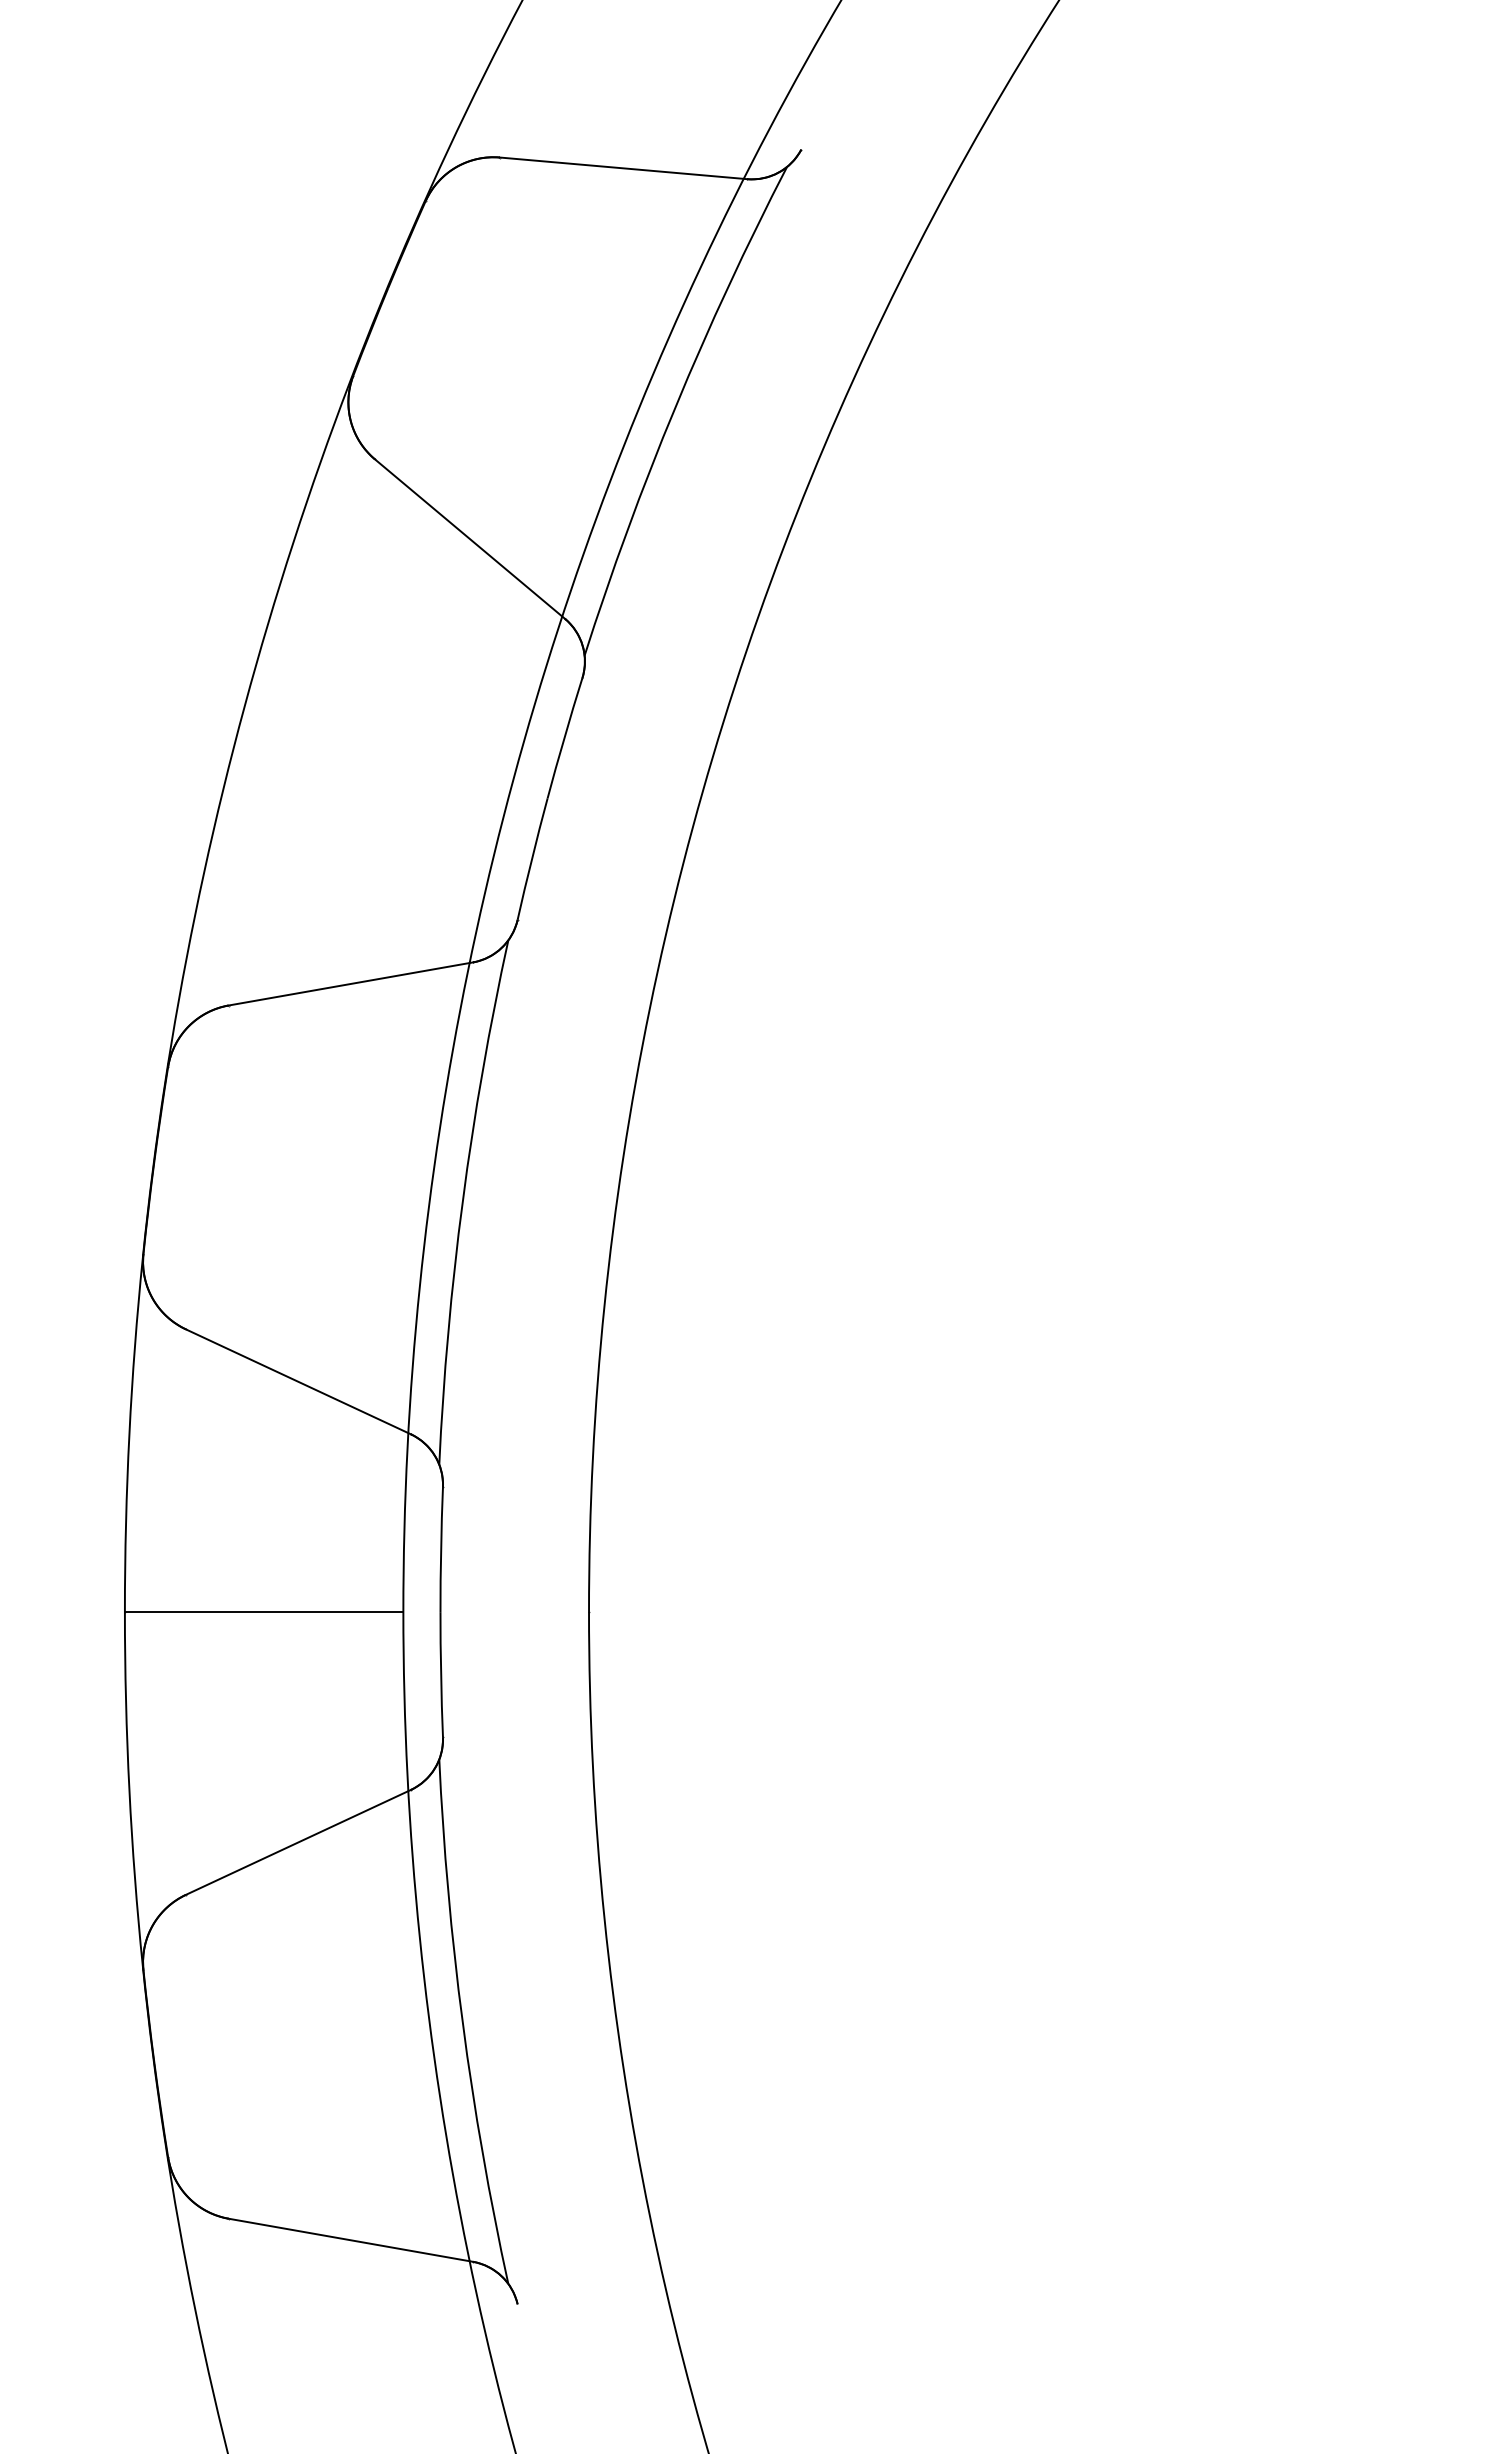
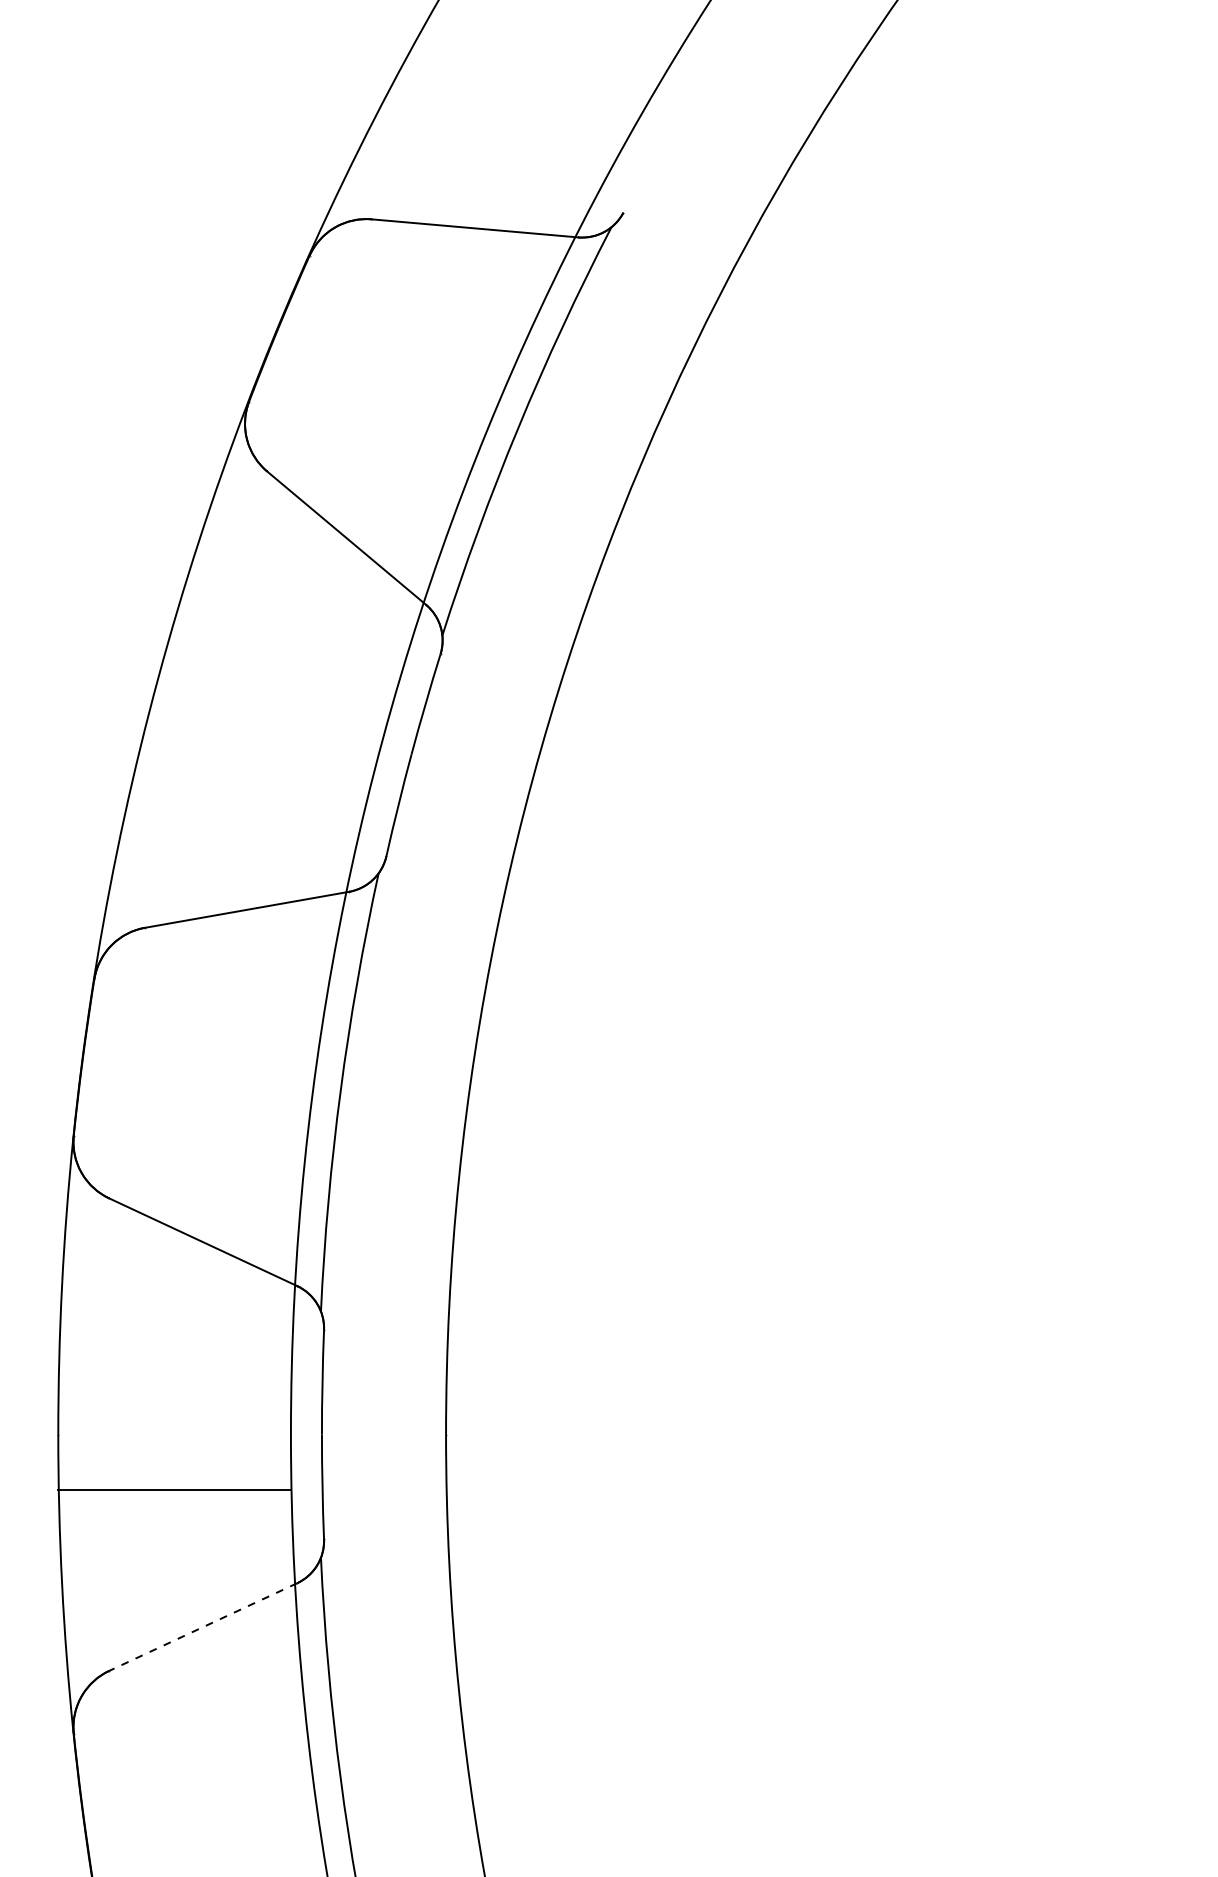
line: (263, 1612) -> (174, 1490), moved
line: (297, 1842) -> (202, 1627), solid -> dashed

